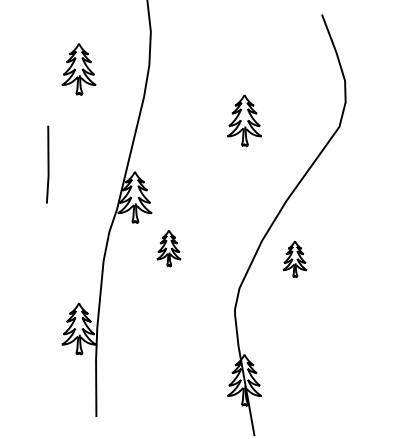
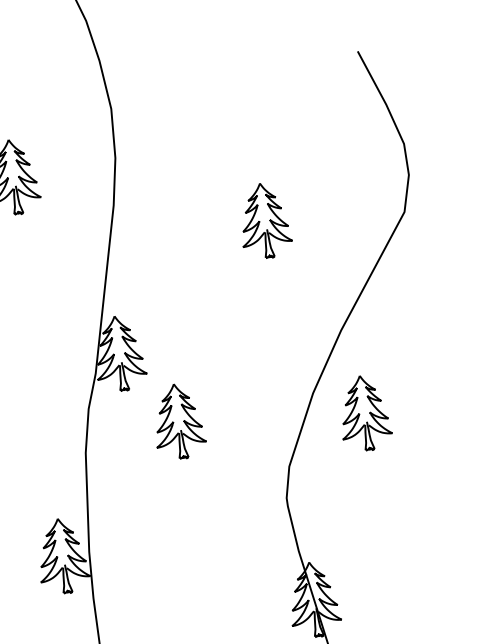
part: (168, 248) -> (178, 421), size x1.43
part: (294, 259) -> (364, 414), size x1.43

